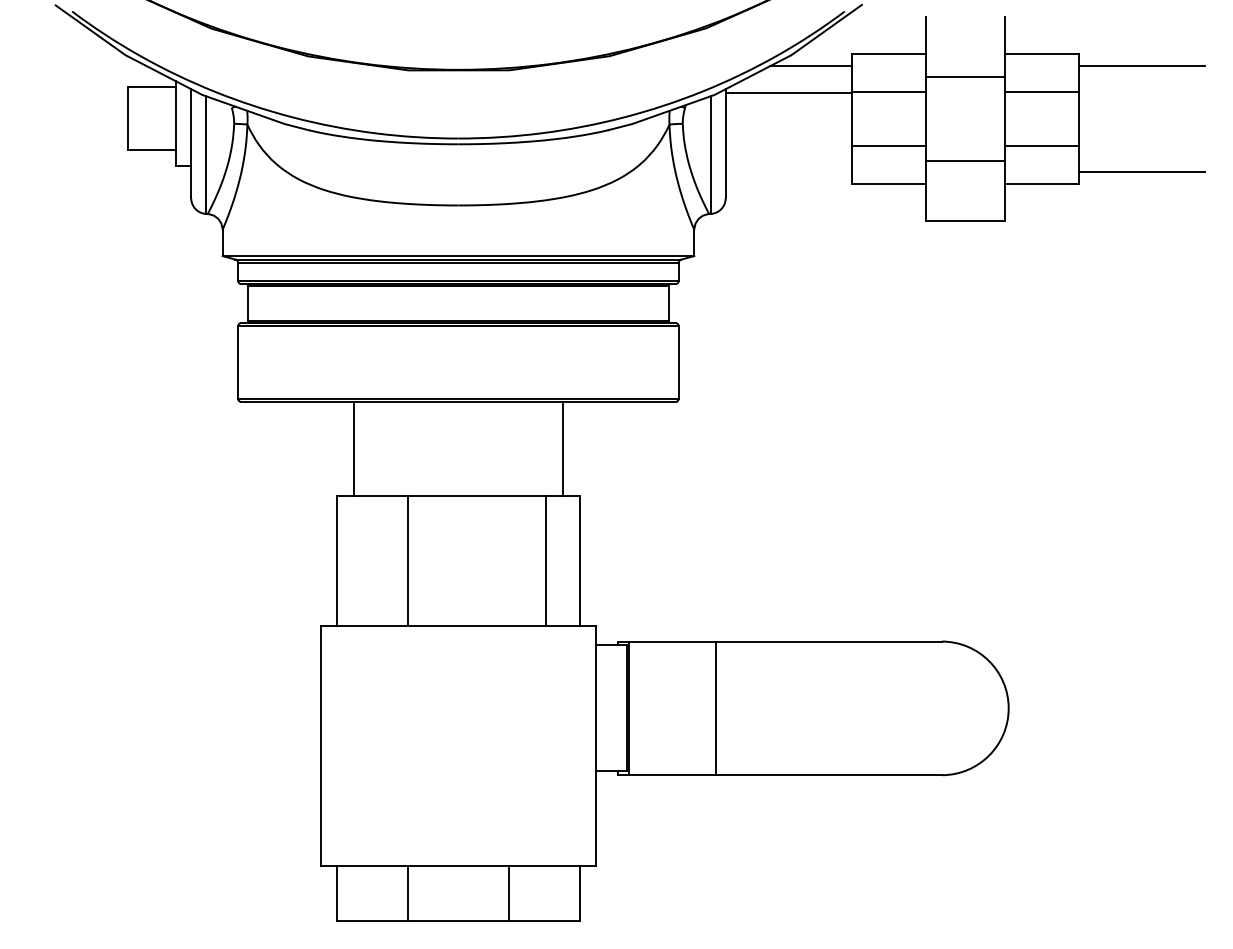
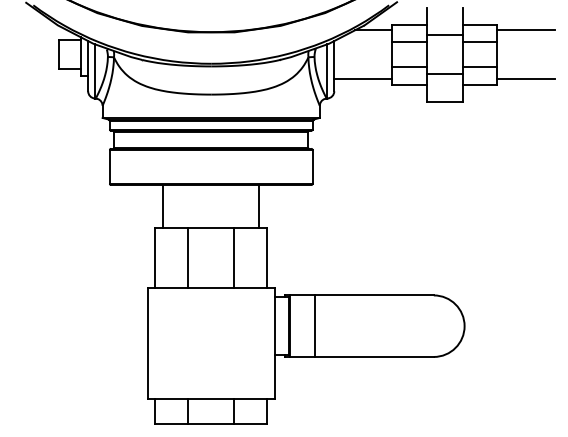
line: (789, 94) -> (363, 79), moved
line: (545, 561) -> (234, 258), moved
line: (715, 706) -> (314, 325), moved

